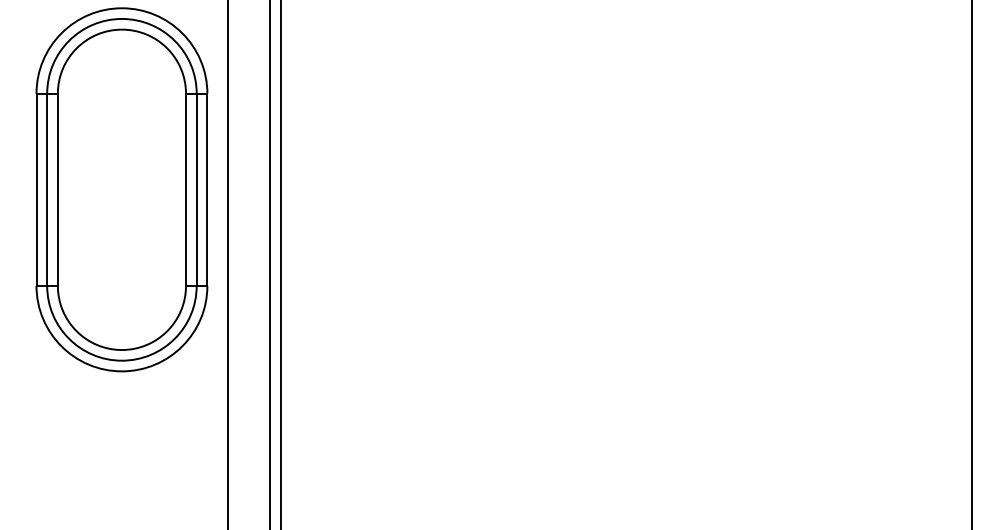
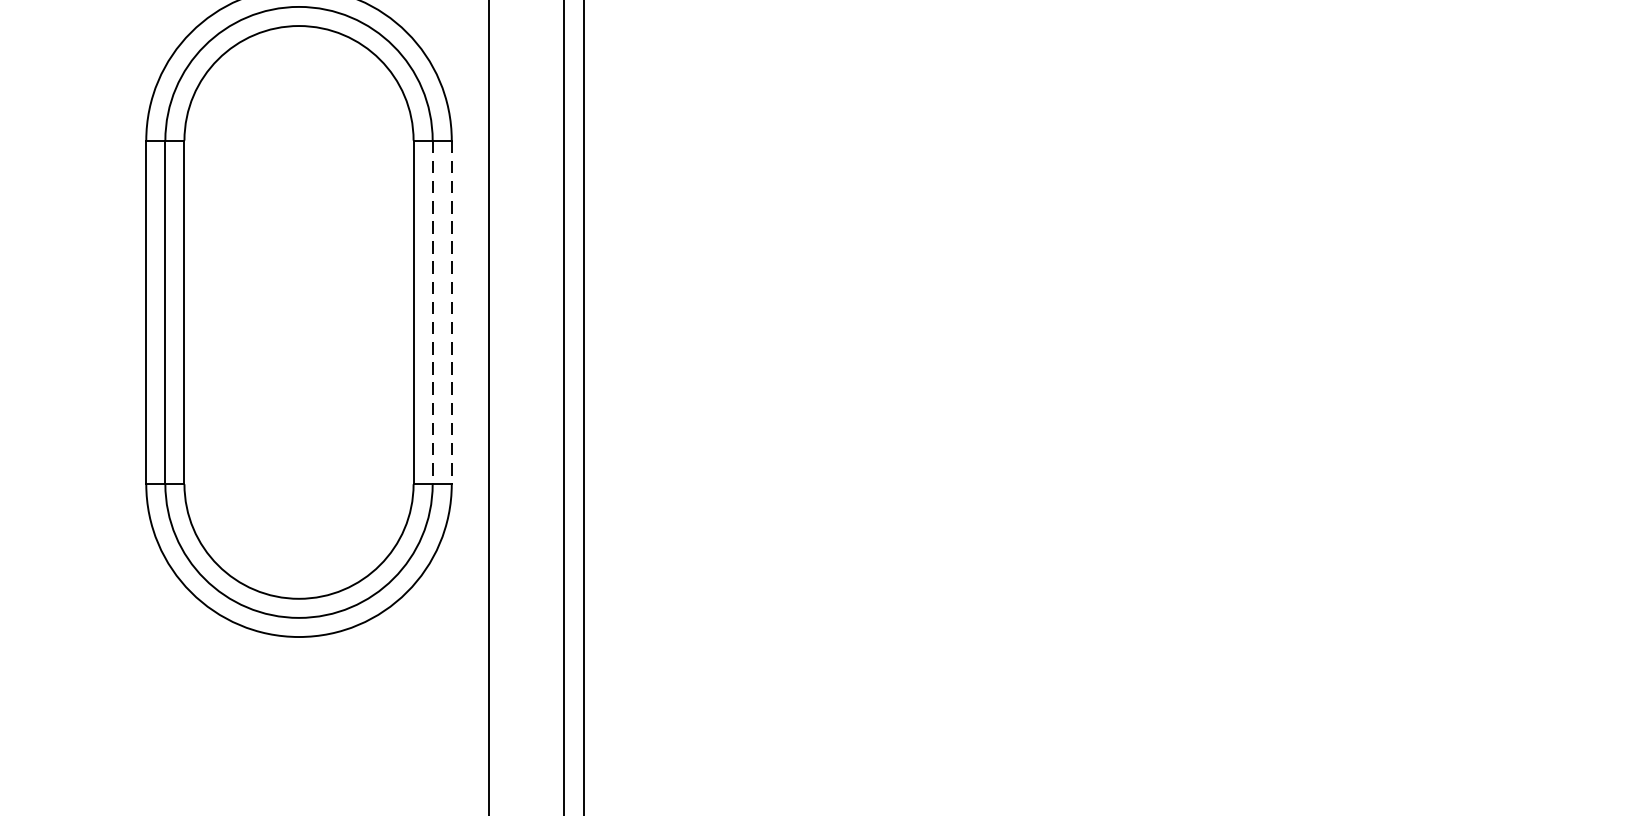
line: (196, 190) -> (432, 313), solid -> dashed
line: (207, 190) -> (451, 313), solid -> dashed

